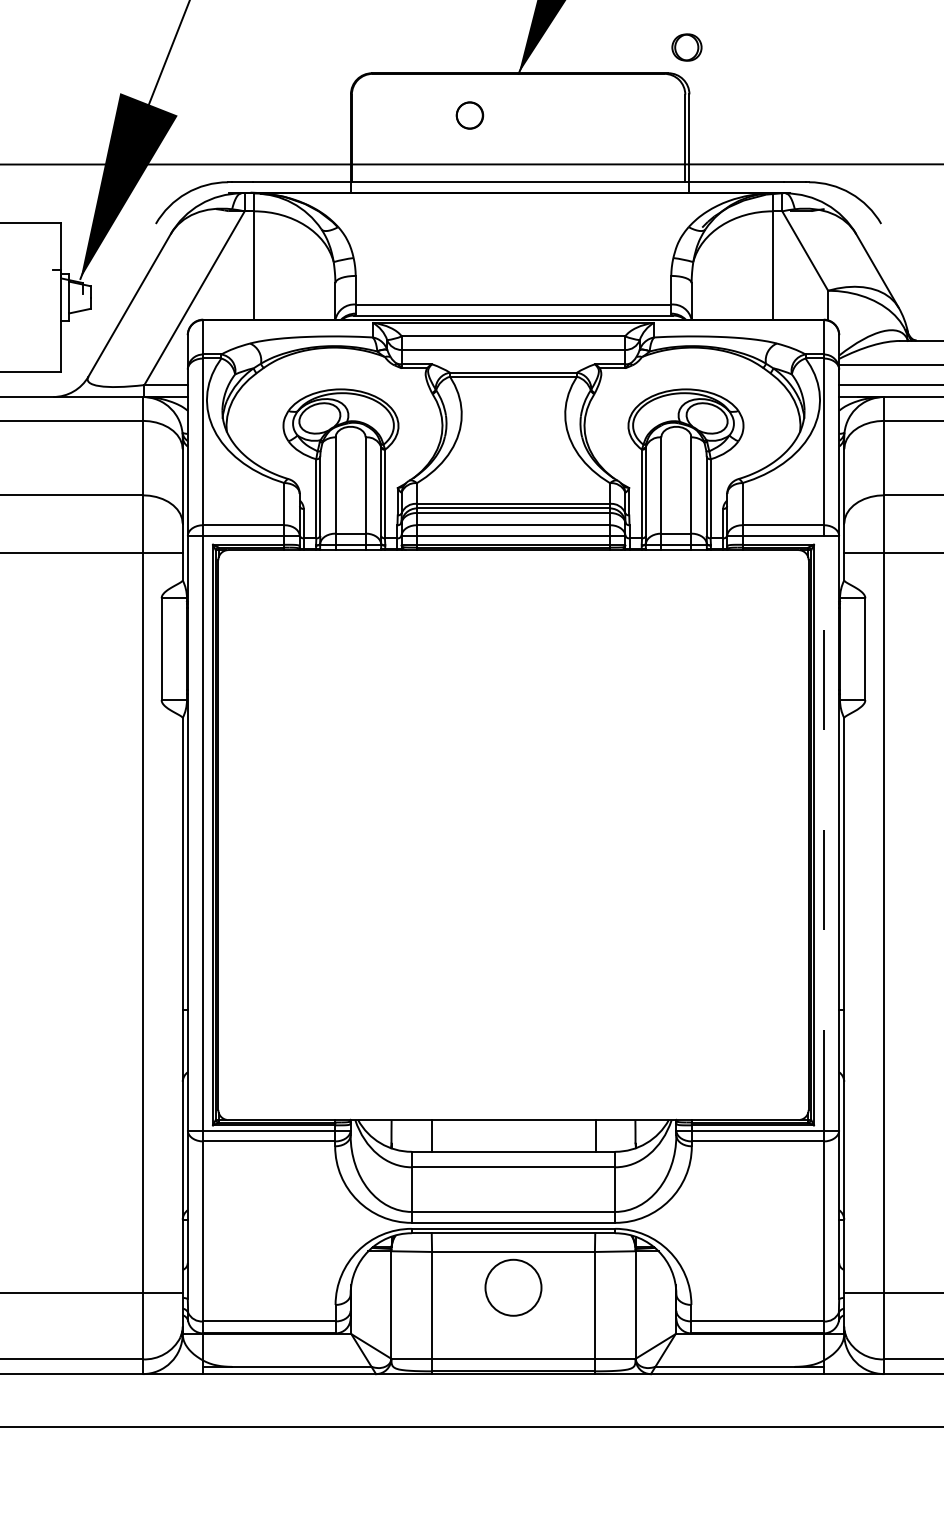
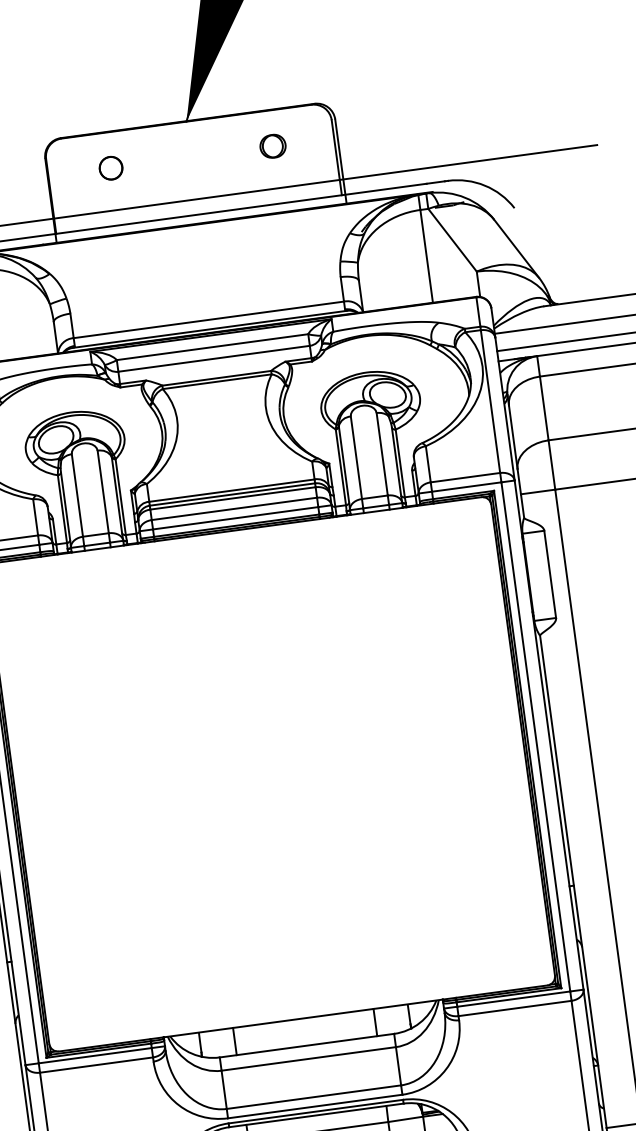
part: (686, 47) -> (272, 146), moved
part: (469, 115) -> (110, 168), moved
line: (823, 832) -> (535, 736), dashed -> solid

